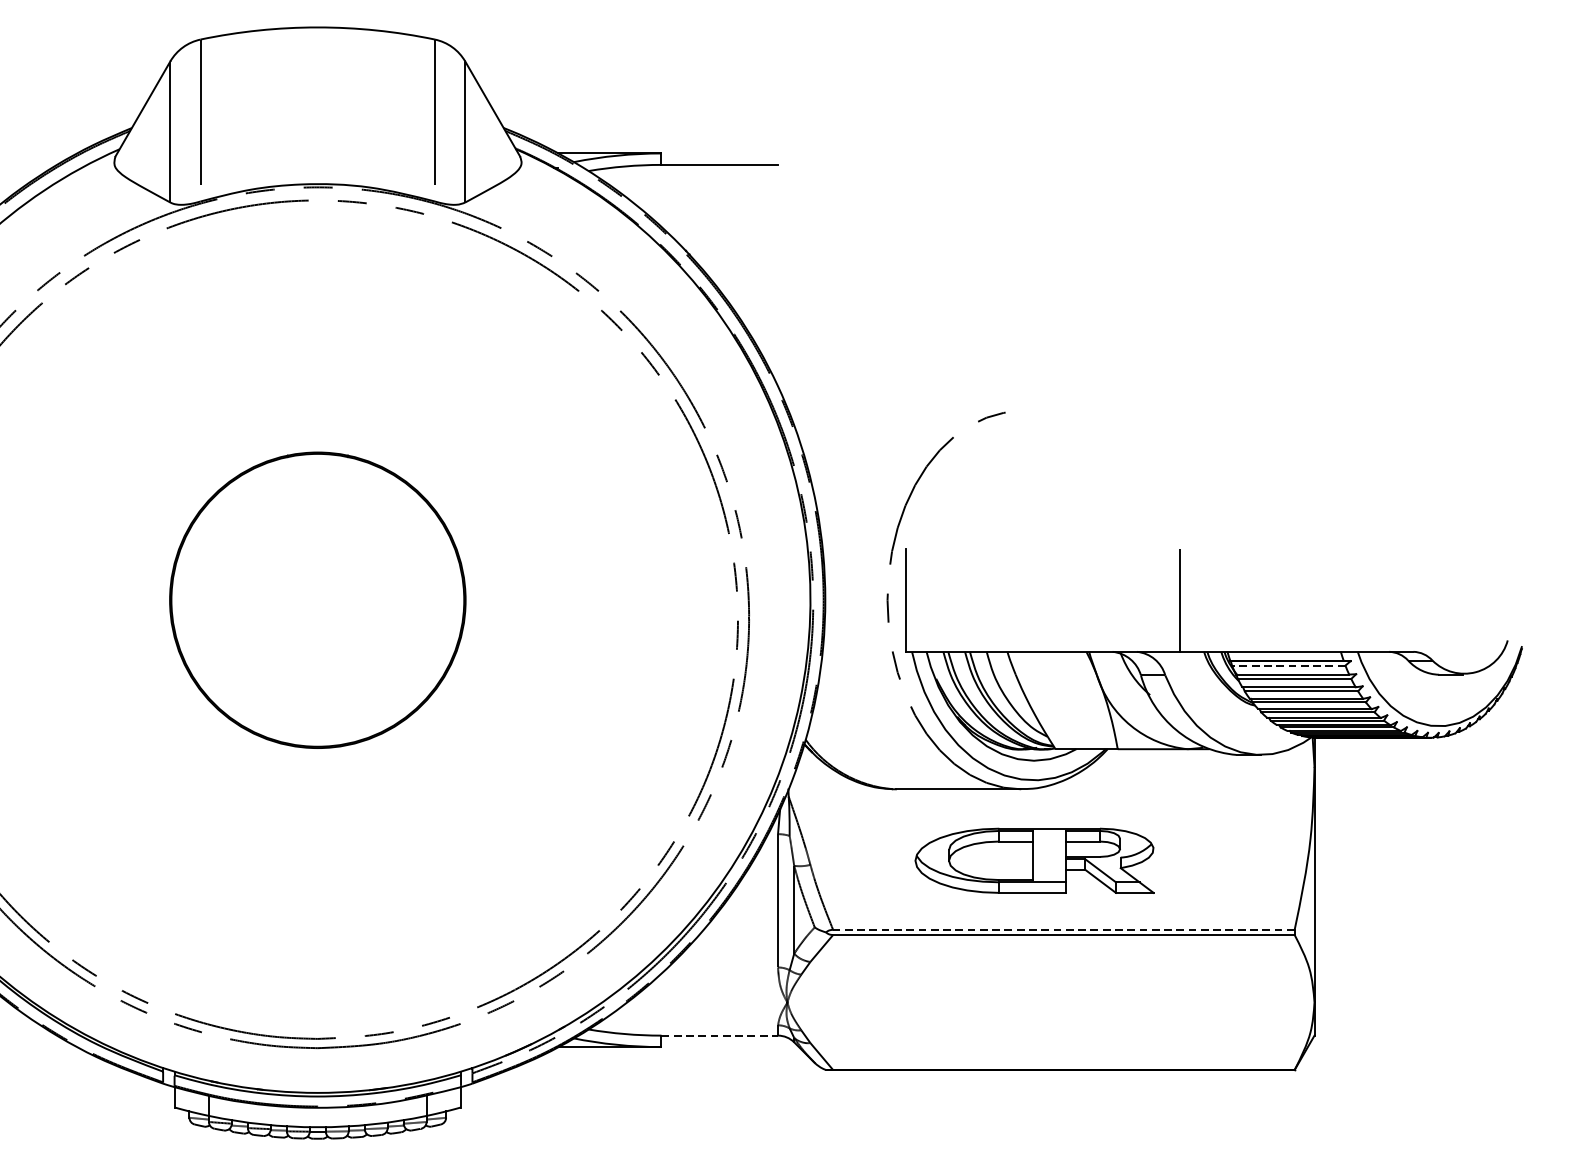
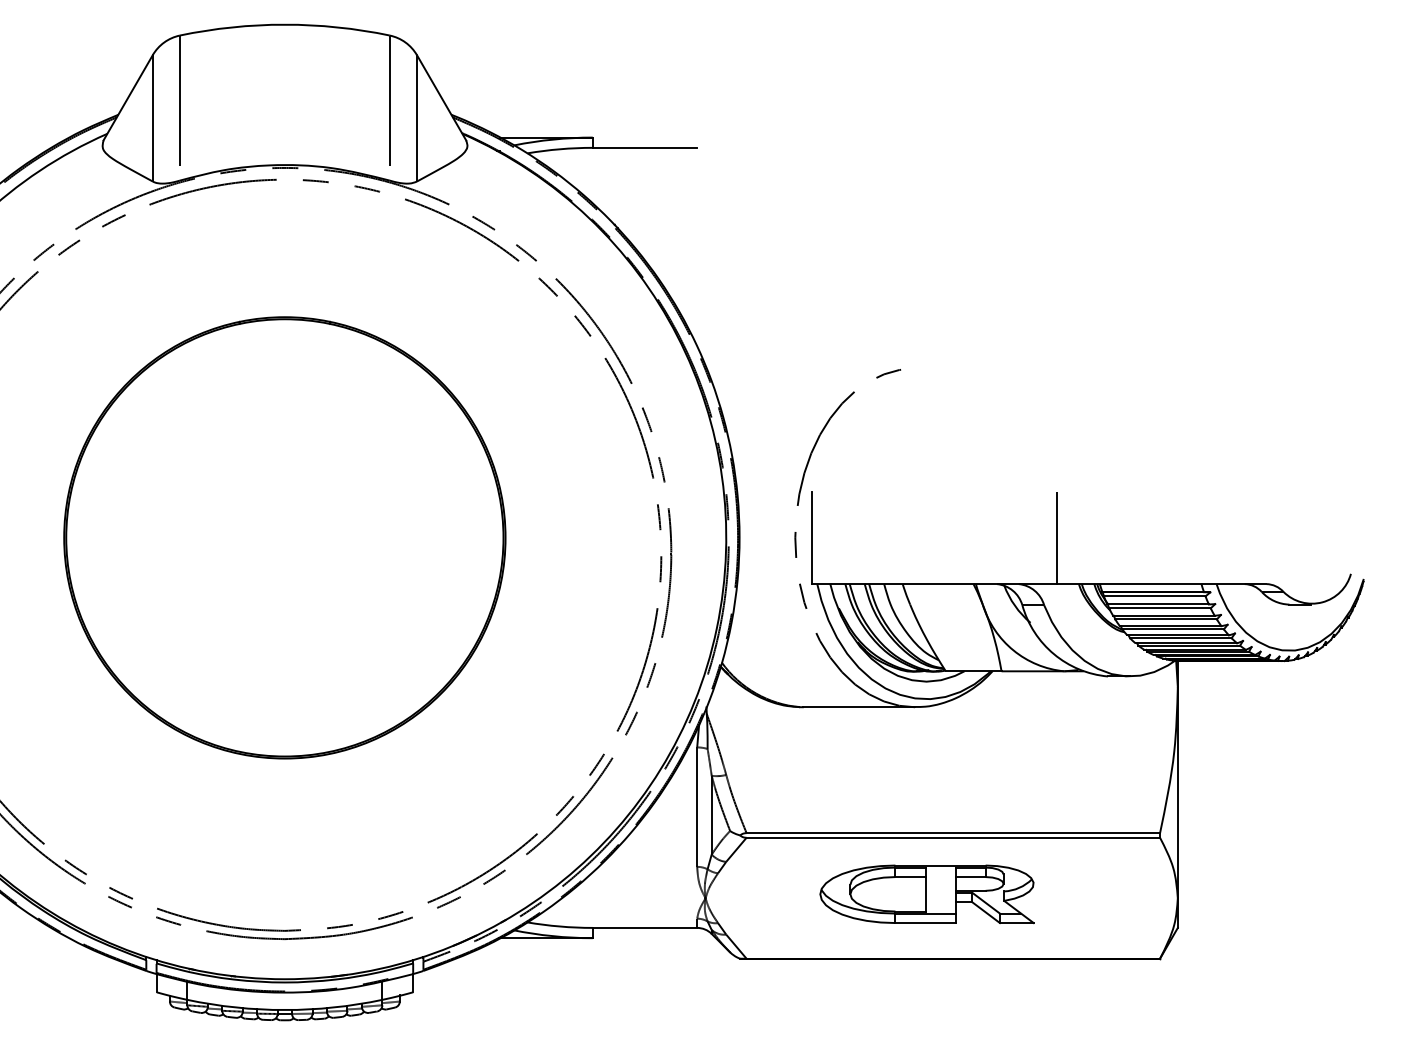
part: (317, 599) -> (284, 537), size x1.67
line: (1288, 665) -> (1154, 596), dashed -> solid
part: (1033, 861) -> (926, 894), moved
line: (1064, 930) -> (953, 833), dashed -> solid
line: (720, 1035) -> (645, 927), dashed -> solid

